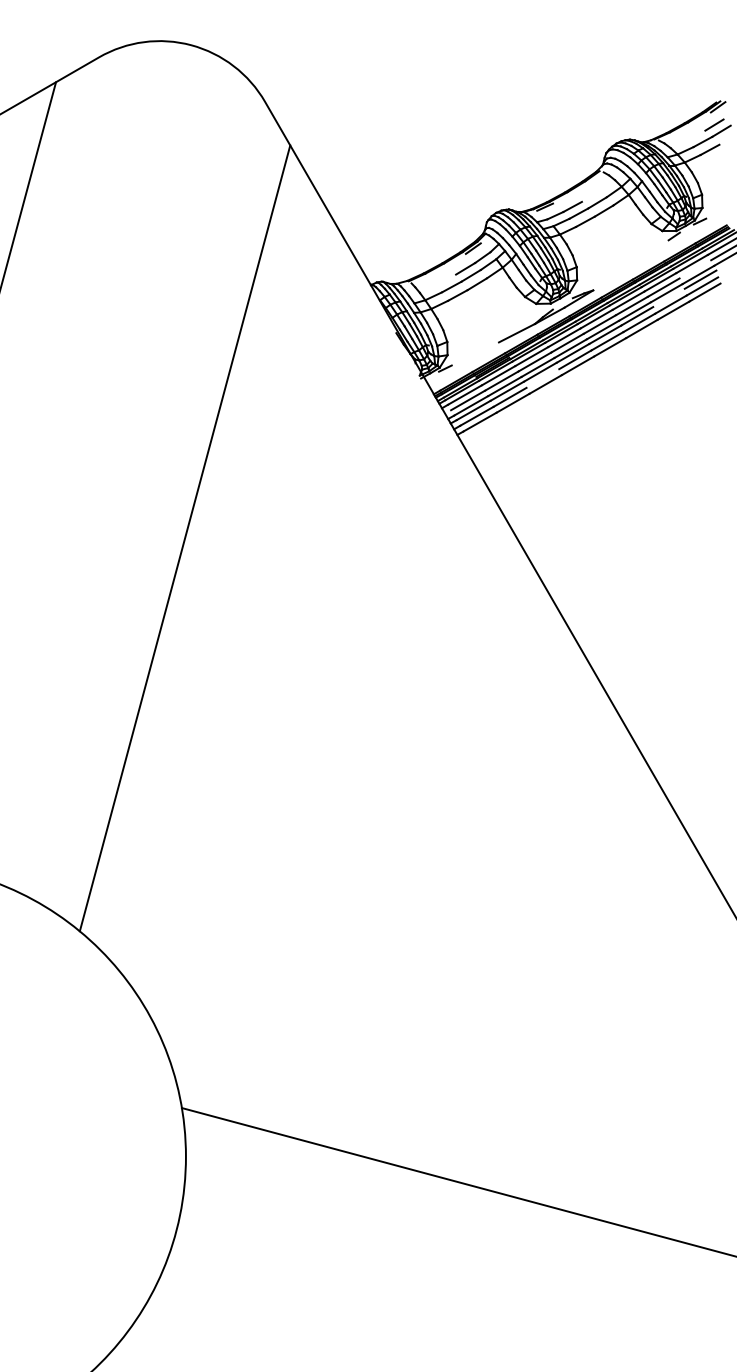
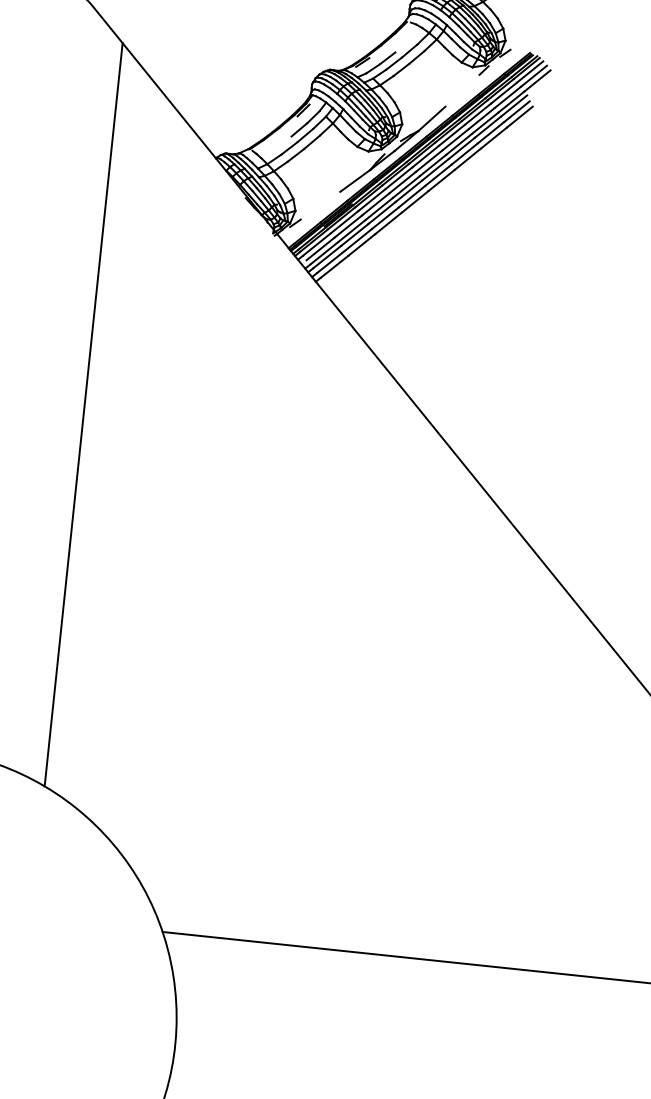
line: (695, 269) -> (508, 97), added
line: (609, 279) -> (431, 118), added
line: (668, 297) -> (487, 126), added
line: (542, 378) -> (384, 218), added

